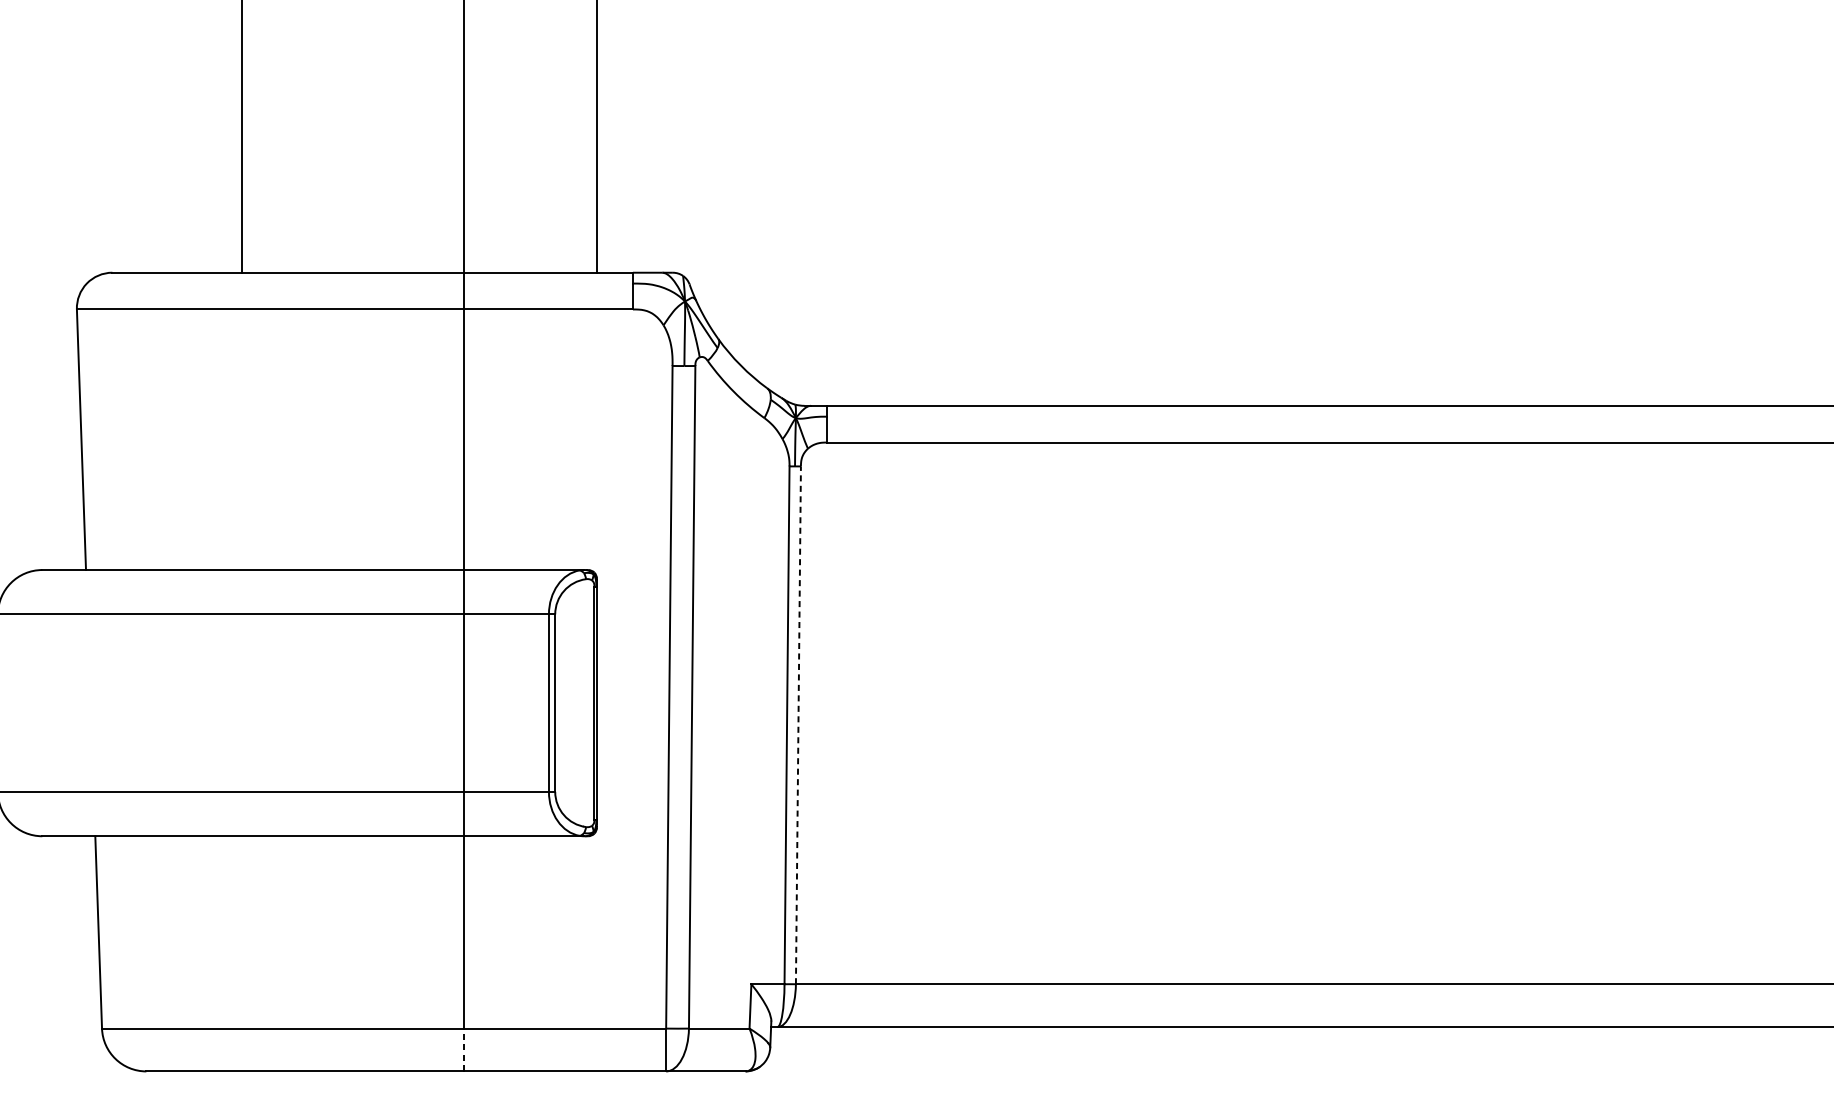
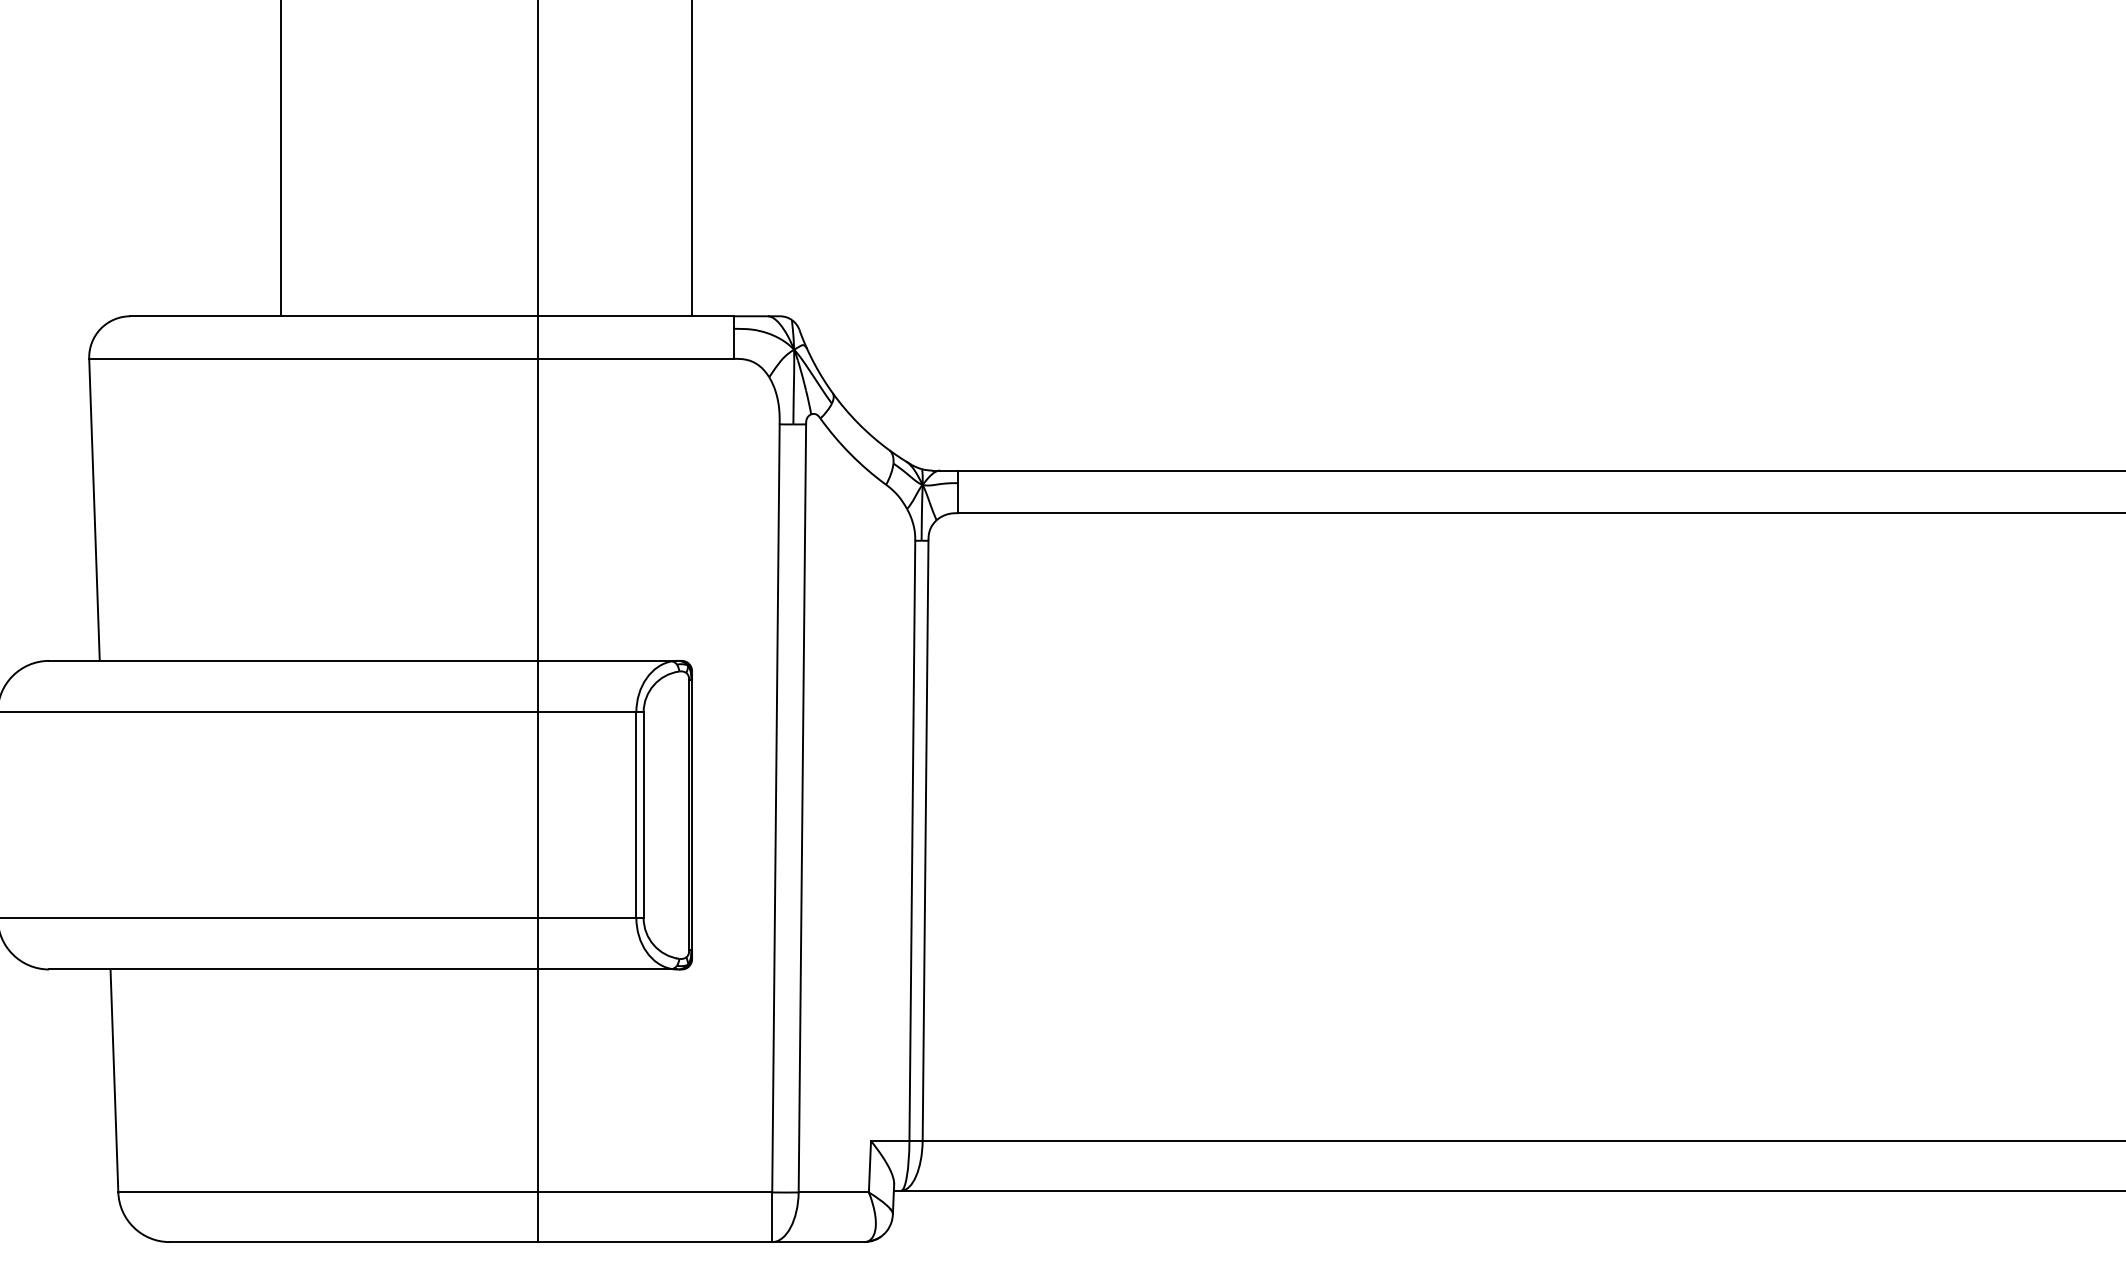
line: (798, 724) -> (925, 840), dashed -> solid
line: (463, 1050) -> (537, 1217), dashed -> solid

